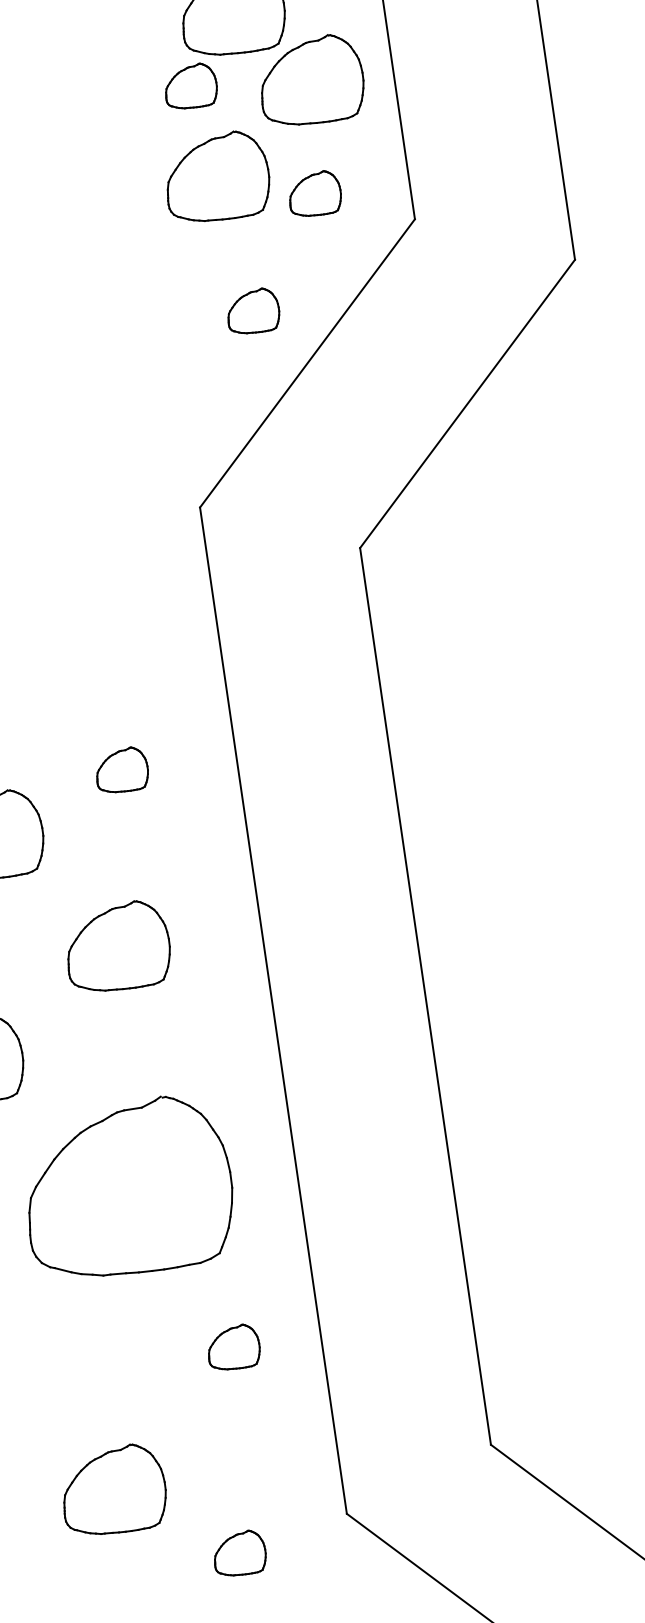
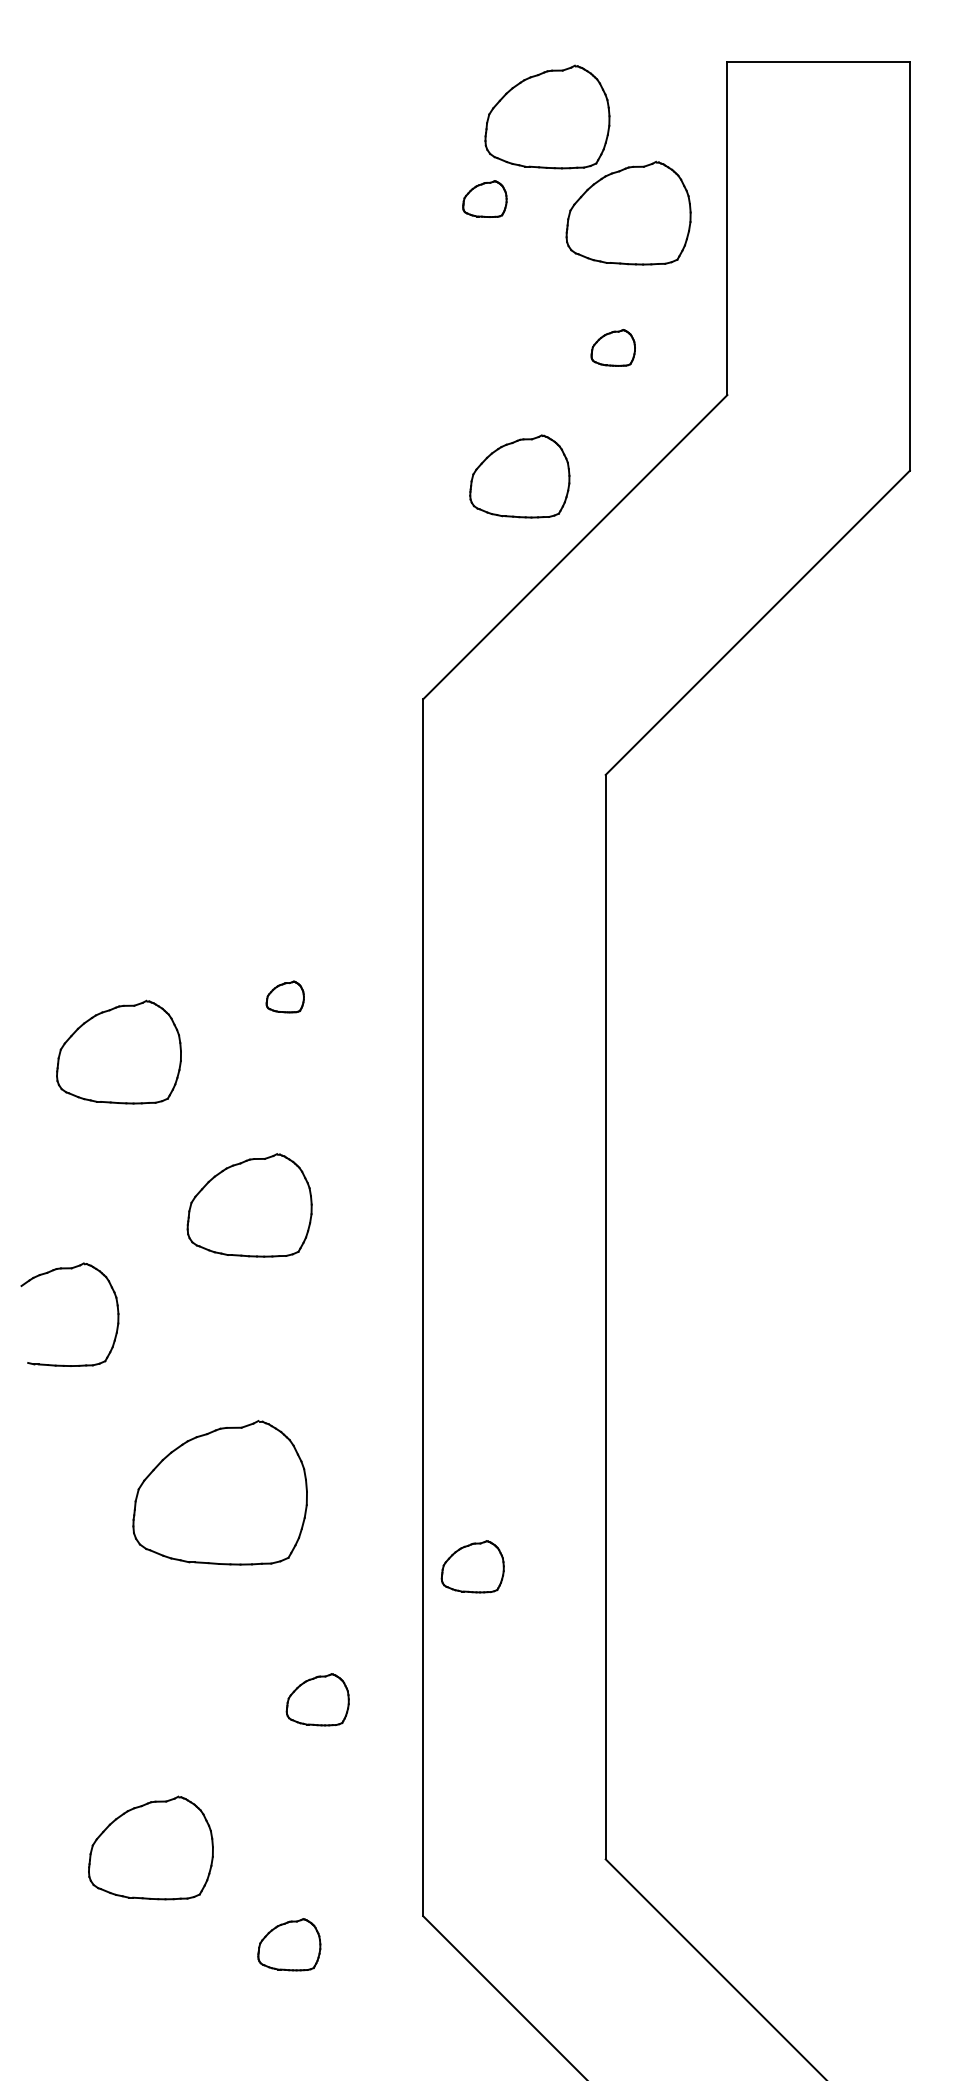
part: (190, 86) -> (484, 198), size x0.7
part: (217, 177) -> (500, 311), removed
part: (315, 193) -> (613, 347), size x0.7
part: (252, 310) -> (519, 475), size x1.6
part: (122, 769) -> (285, 996), size x0.6
part: (128, 1187) -> (220, 1492), size x0.7
part: (345, 1218) -> (472, 1566), added

